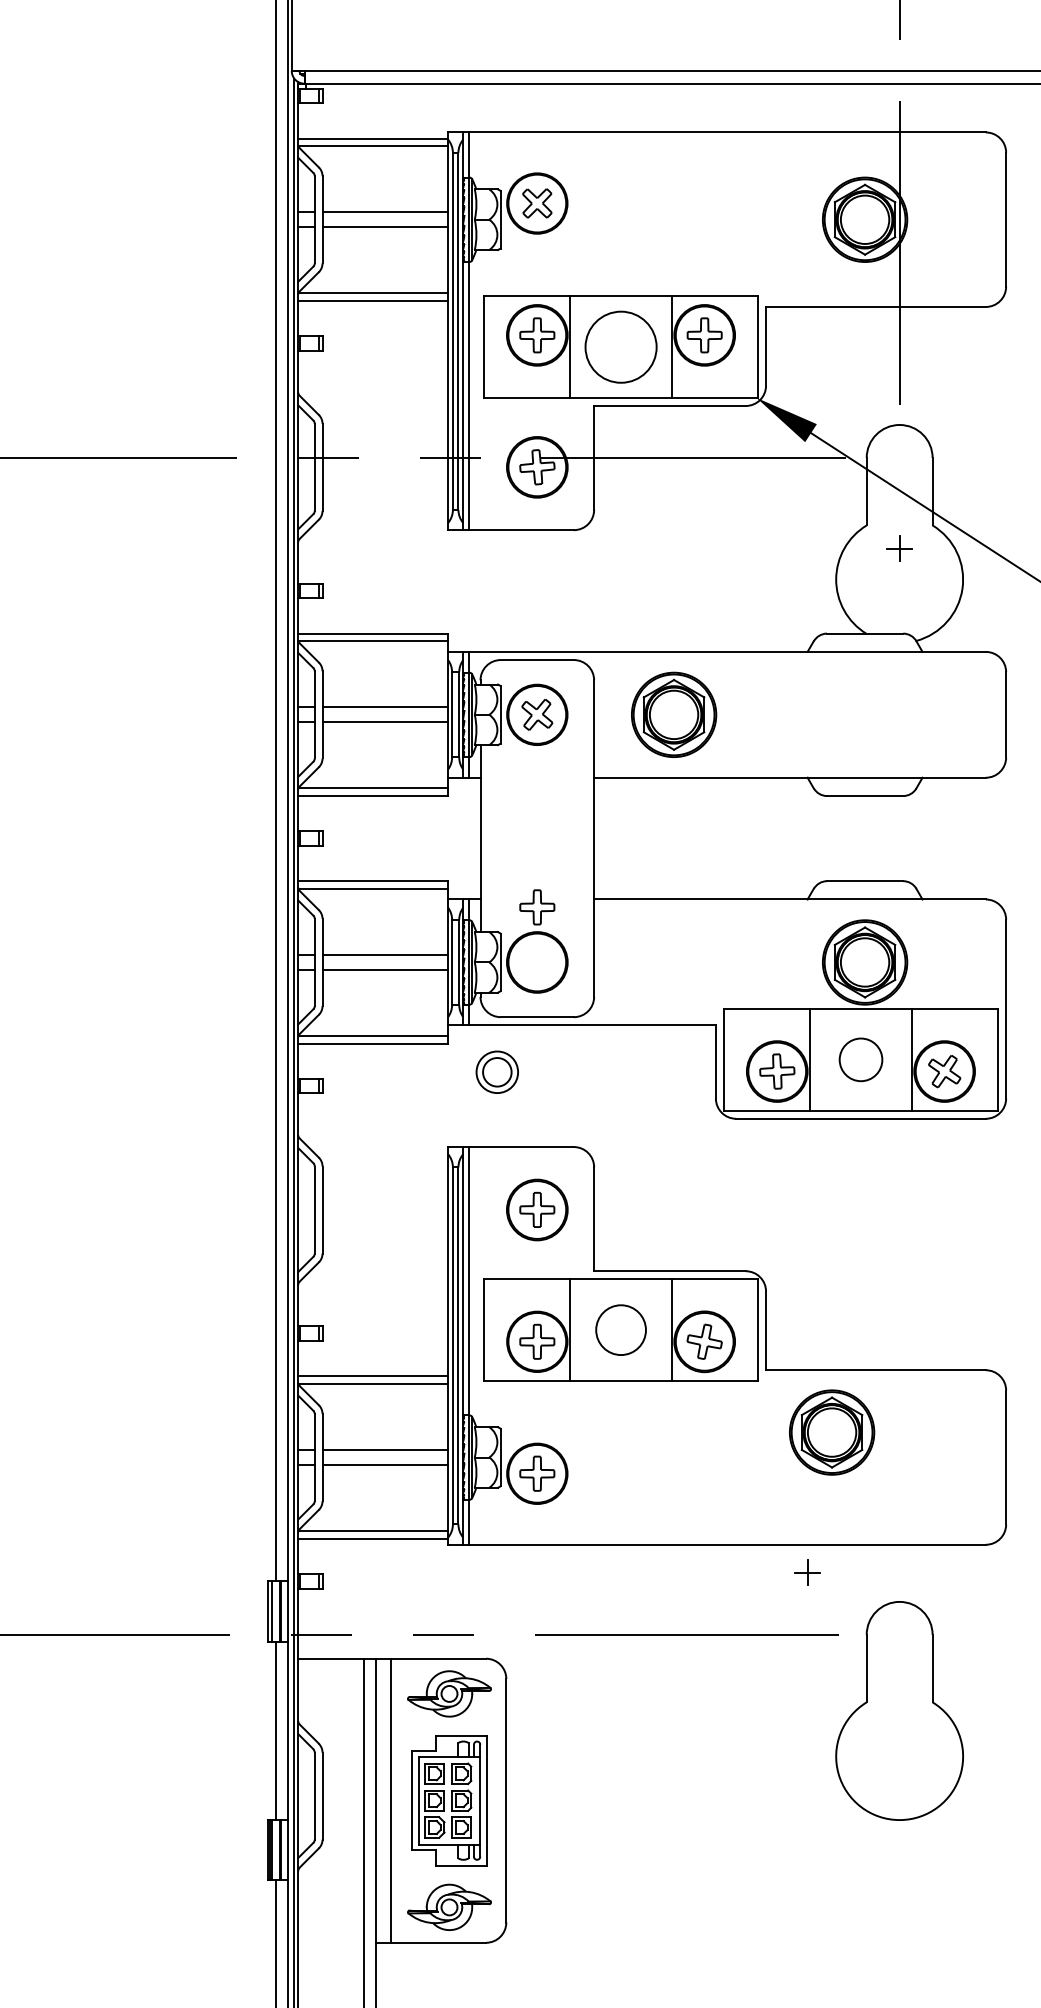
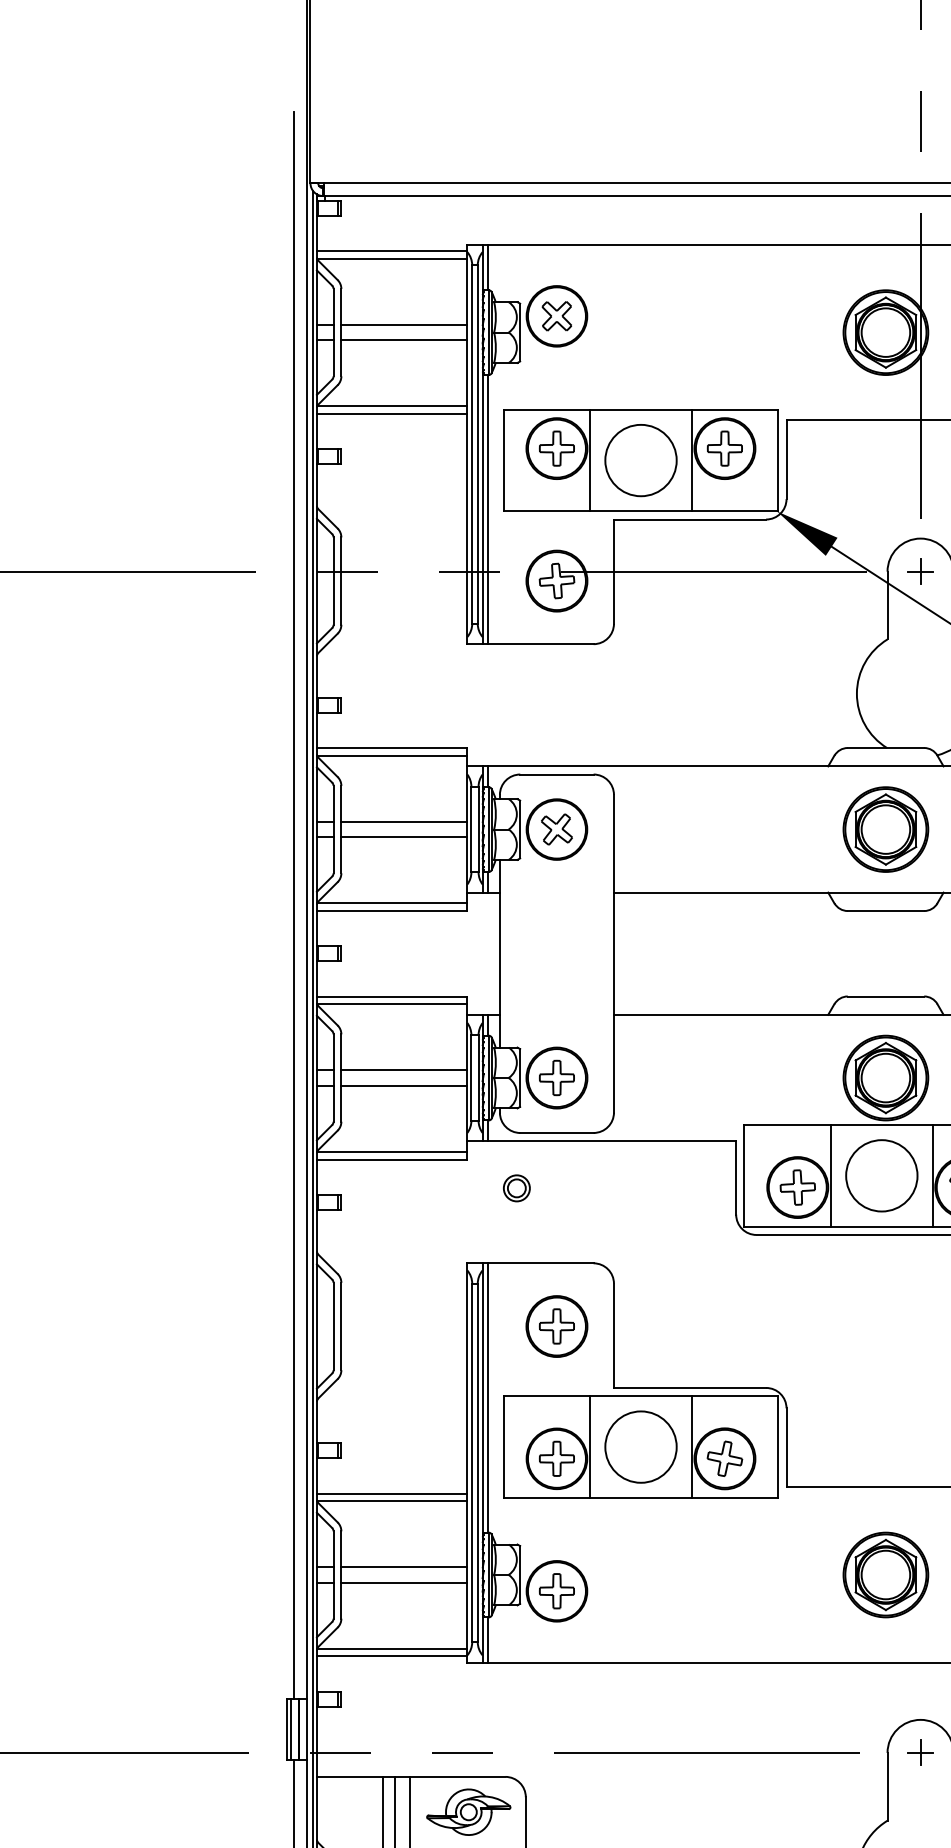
part: (899, 548) -> (920, 571), moved
part: (674, 714) -> (886, 829), moved
part: (537, 907) -> (557, 1078), moved
circle: (860, 1059) -> (881, 1175), size x1.67
part: (497, 1072) -> (516, 1188), size x0.62
circle: (620, 1329) -> (640, 1446), size x1.43
part: (832, 1432) -> (886, 1574), moved
part: (807, 1572) -> (920, 1752), moved

